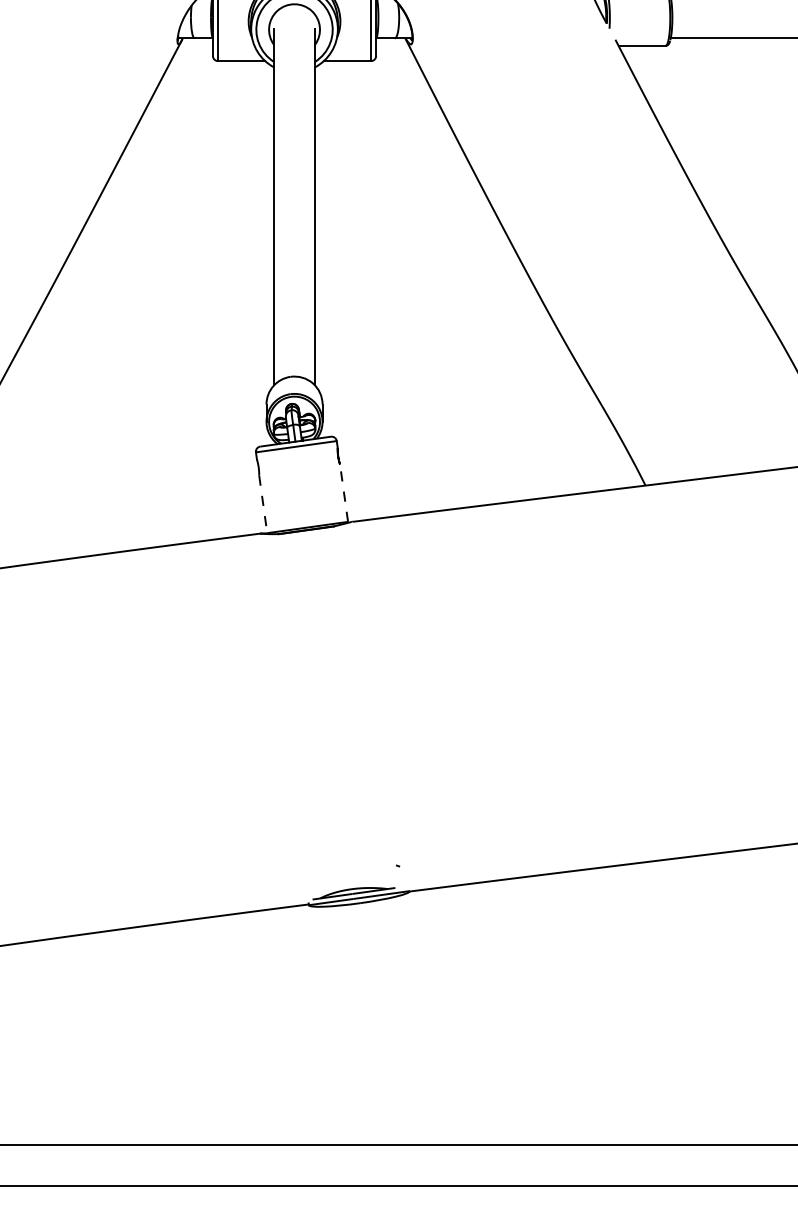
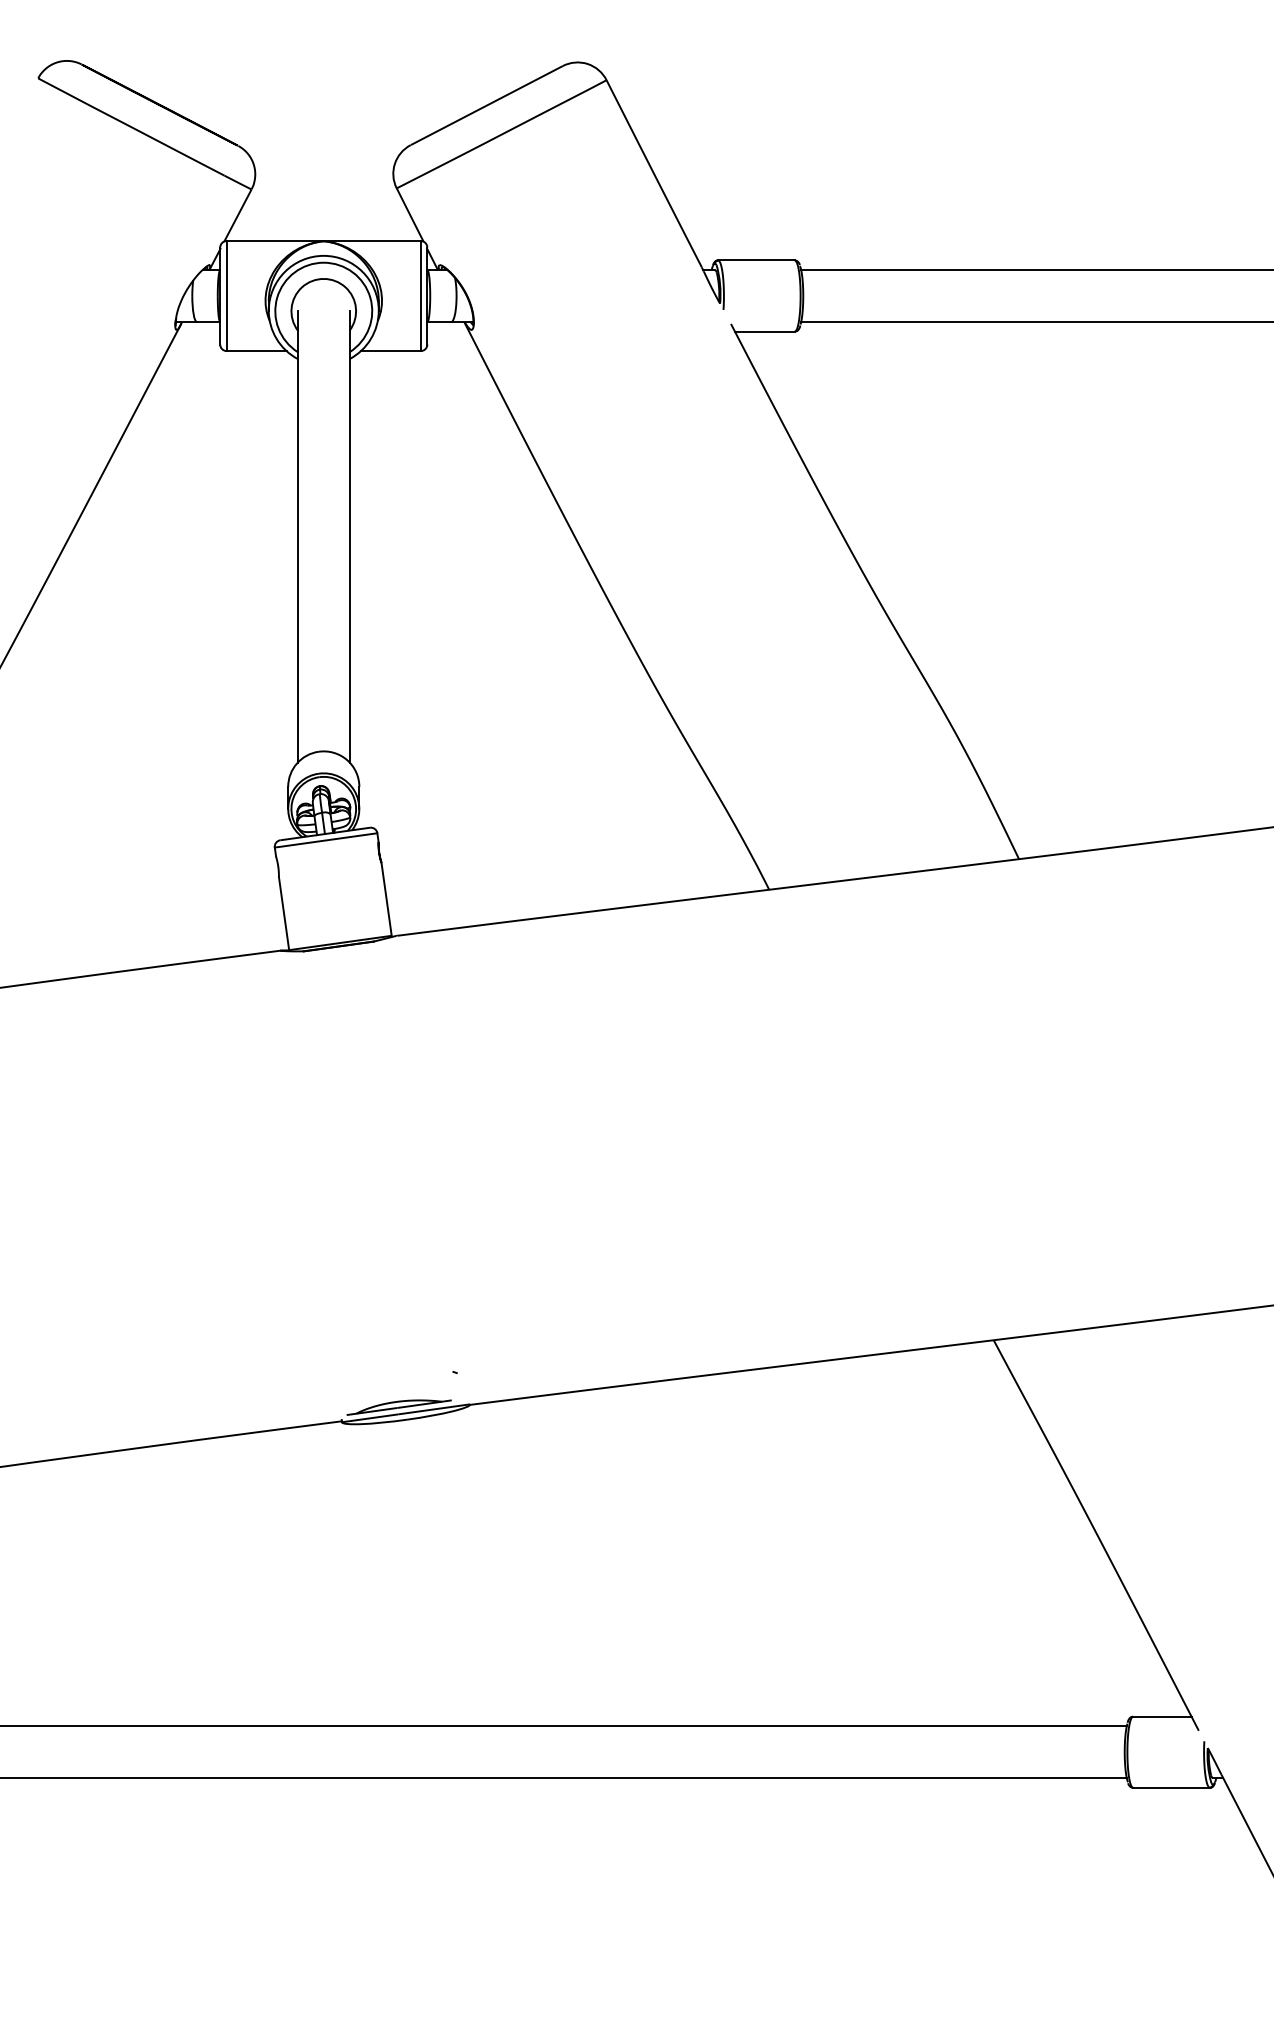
line: (343, 493) -> (386, 899), dashed -> solid
line: (263, 504) -> (284, 913), dashed -> solid

